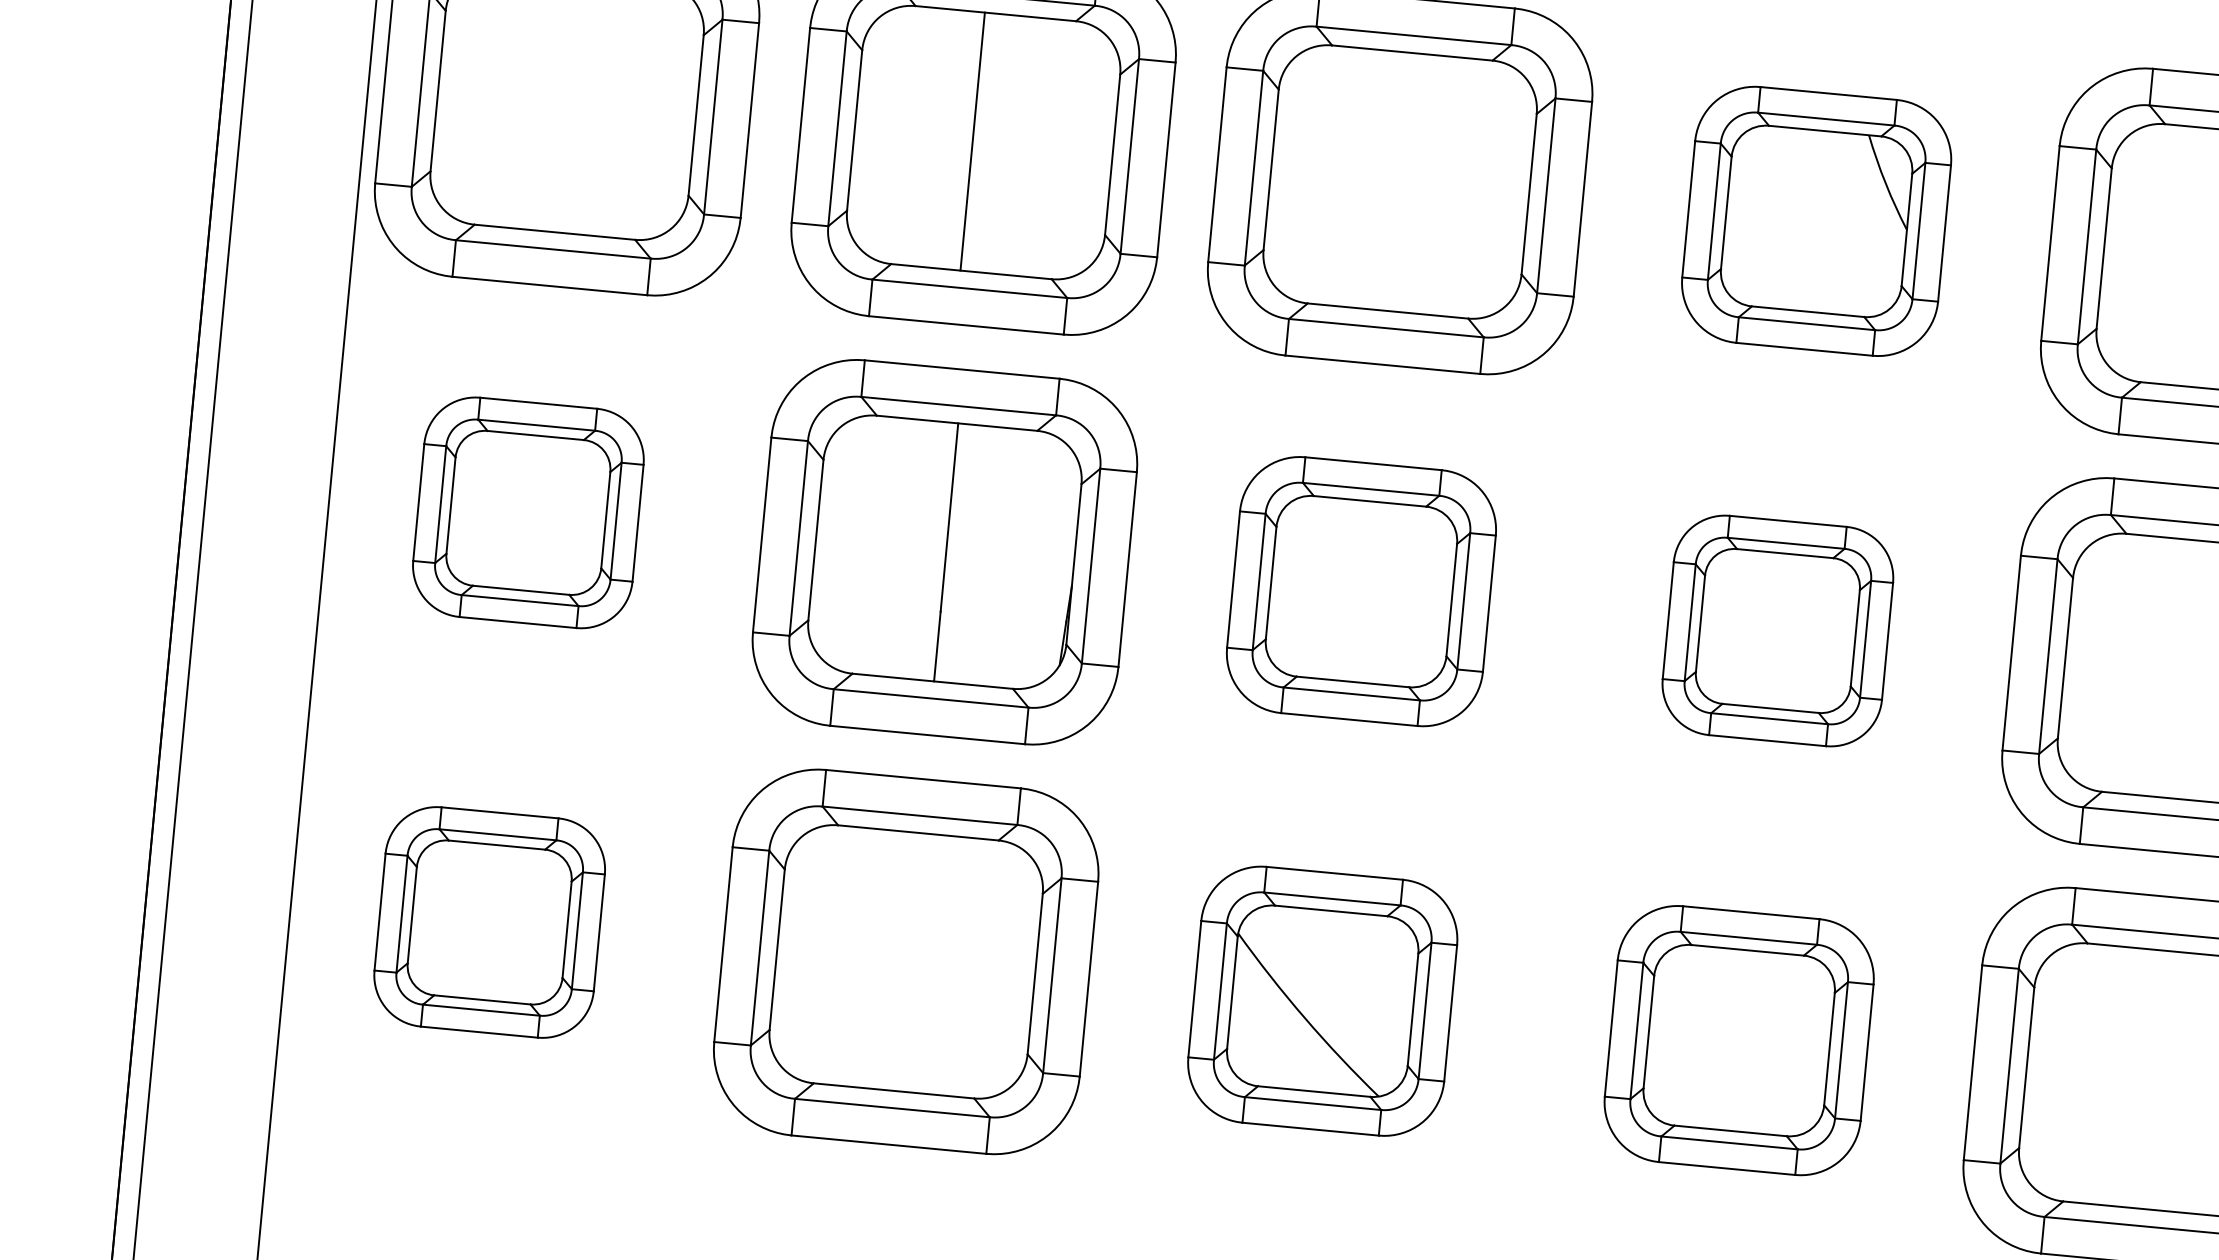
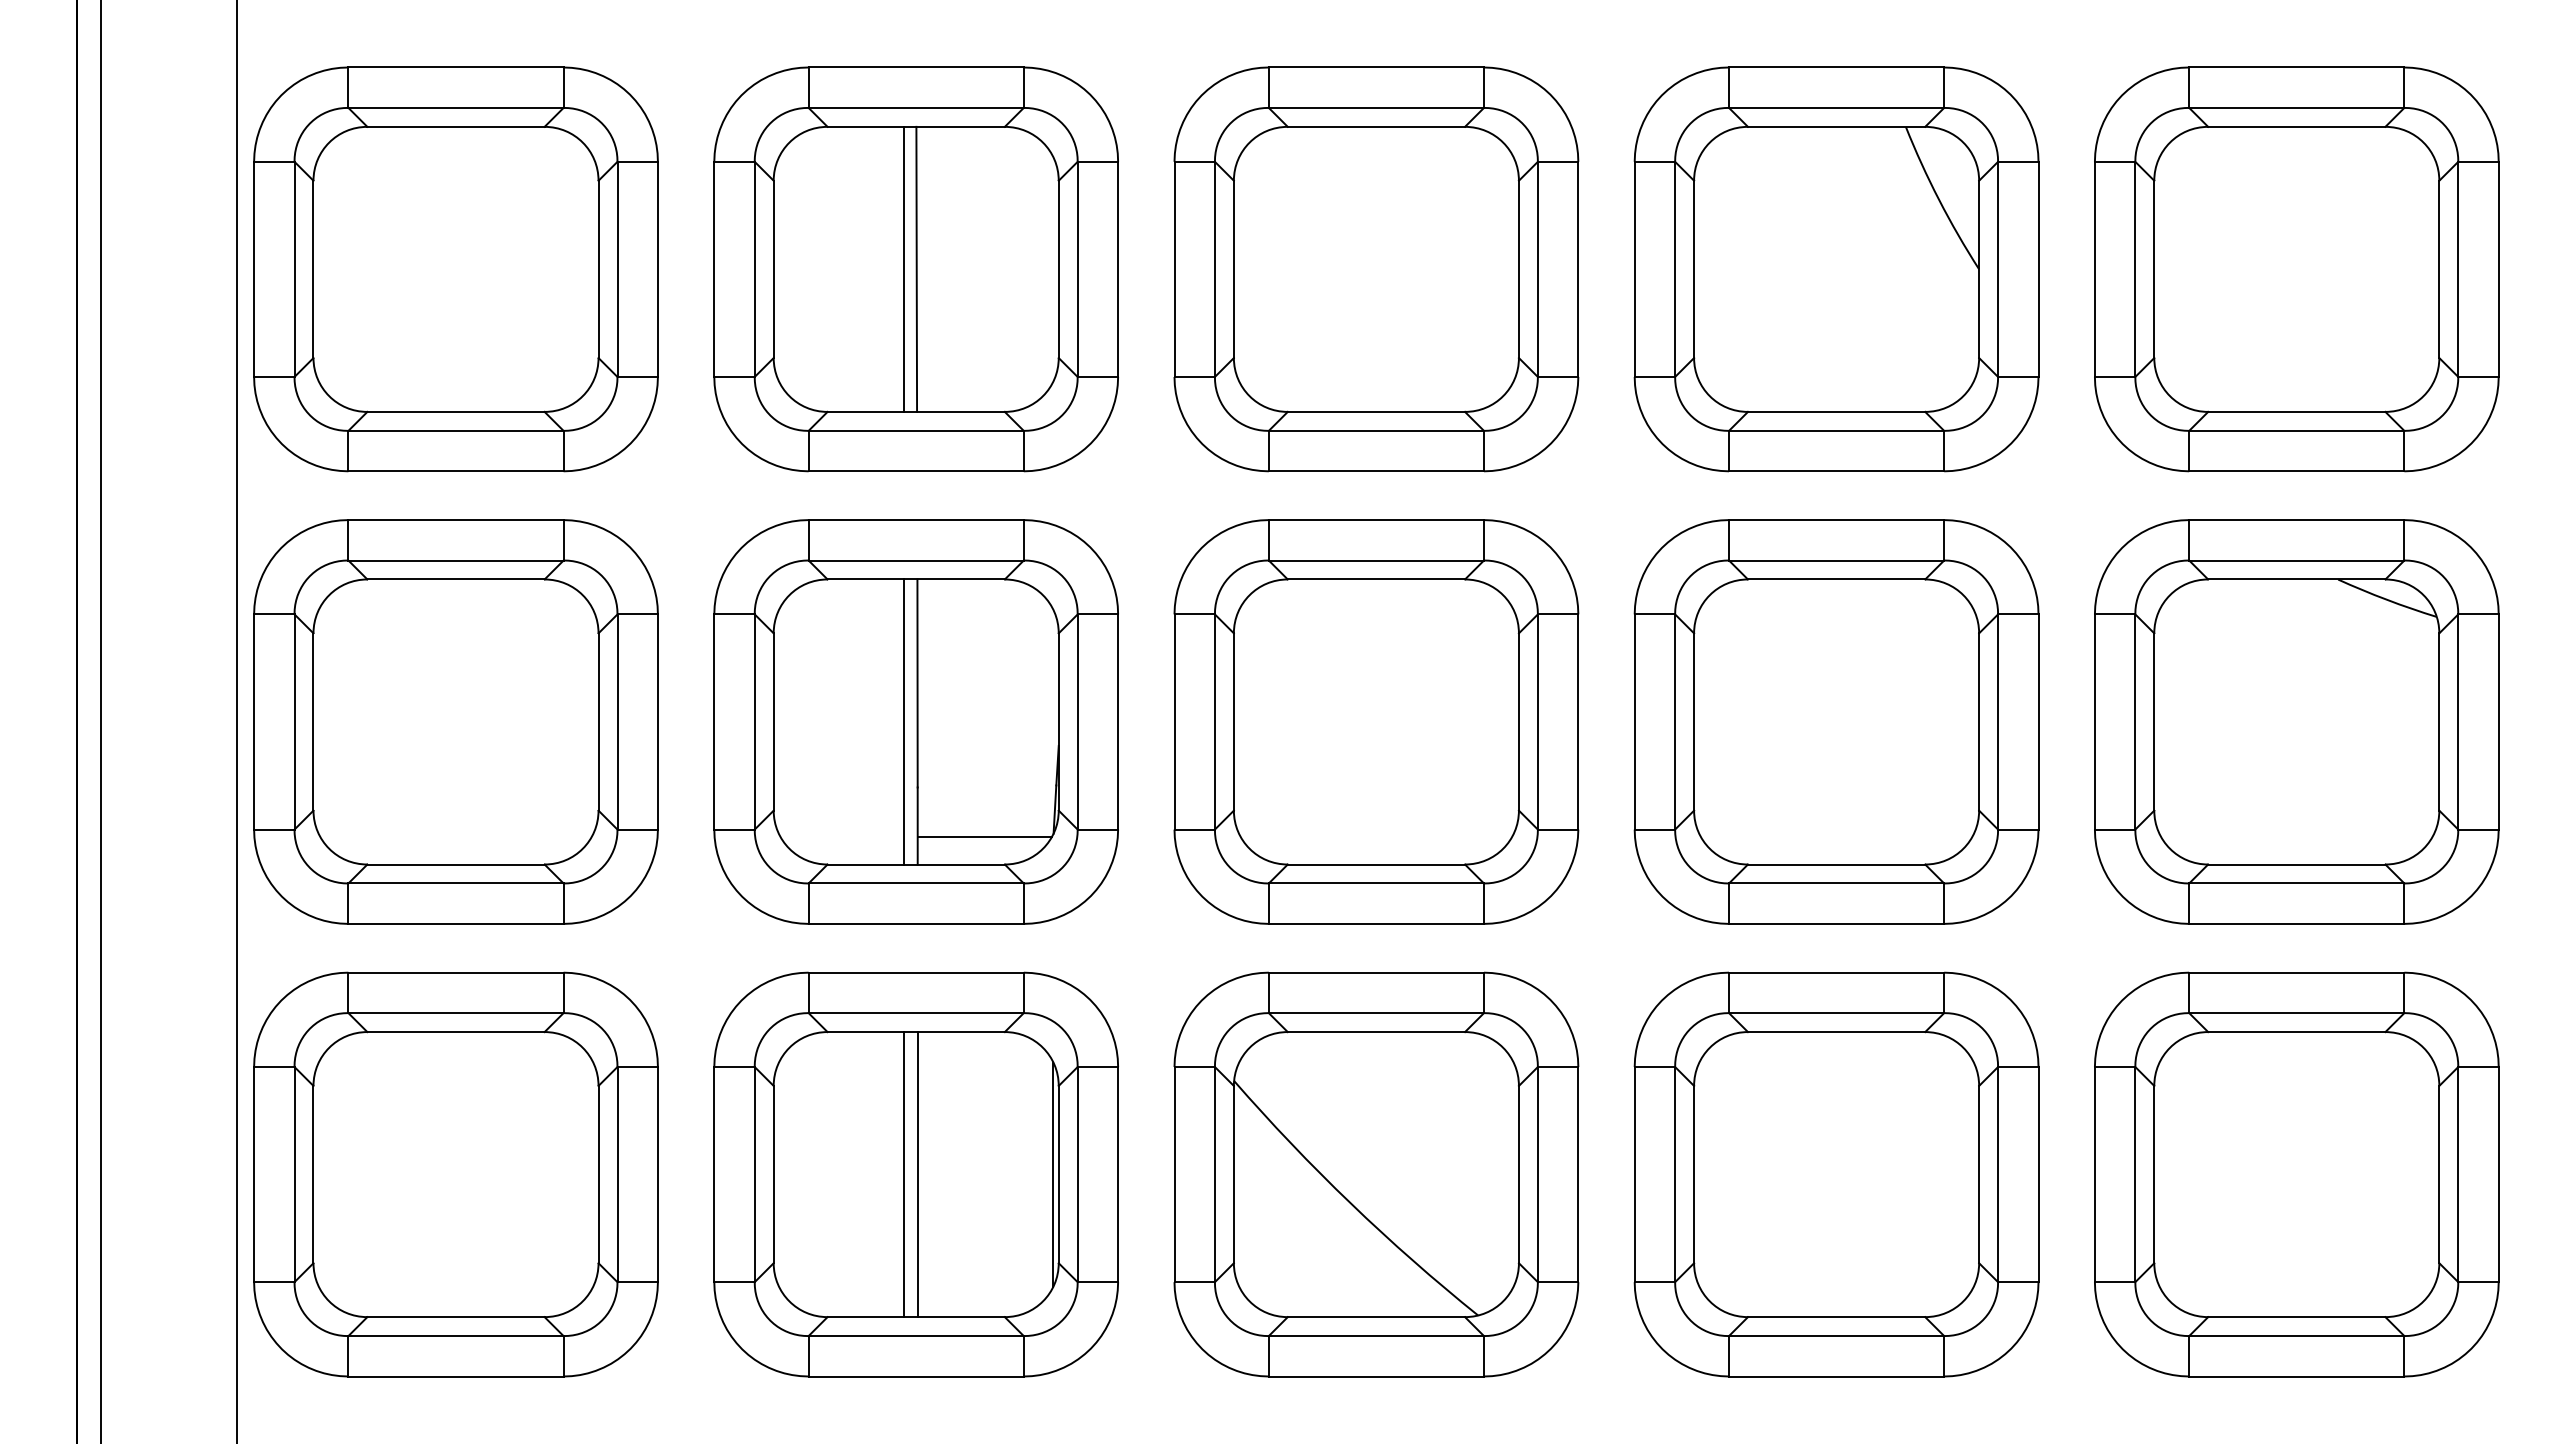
line: (983, 141) -> (916, 268), added
part: (1816, 221) -> (1836, 269), size x1.43
part: (527, 512) -> (455, 721), size x1.67
line: (934, 550) -> (904, 721), added
part: (1361, 591) -> (1376, 721), size x1.43
part: (1777, 630) -> (1836, 721), size x1.67
line: (996, 662) -> (984, 837), added
part: (489, 922) -> (455, 1174), size x1.67
line: (895, 960) -> (904, 1174), added
line: (907, 961) -> (917, 1174), added
line: (1030, 973) -> (1053, 1174), added
part: (1322, 1001) -> (1376, 1174), size x1.43
part: (1739, 1040) -> (1836, 1174), size x1.43

